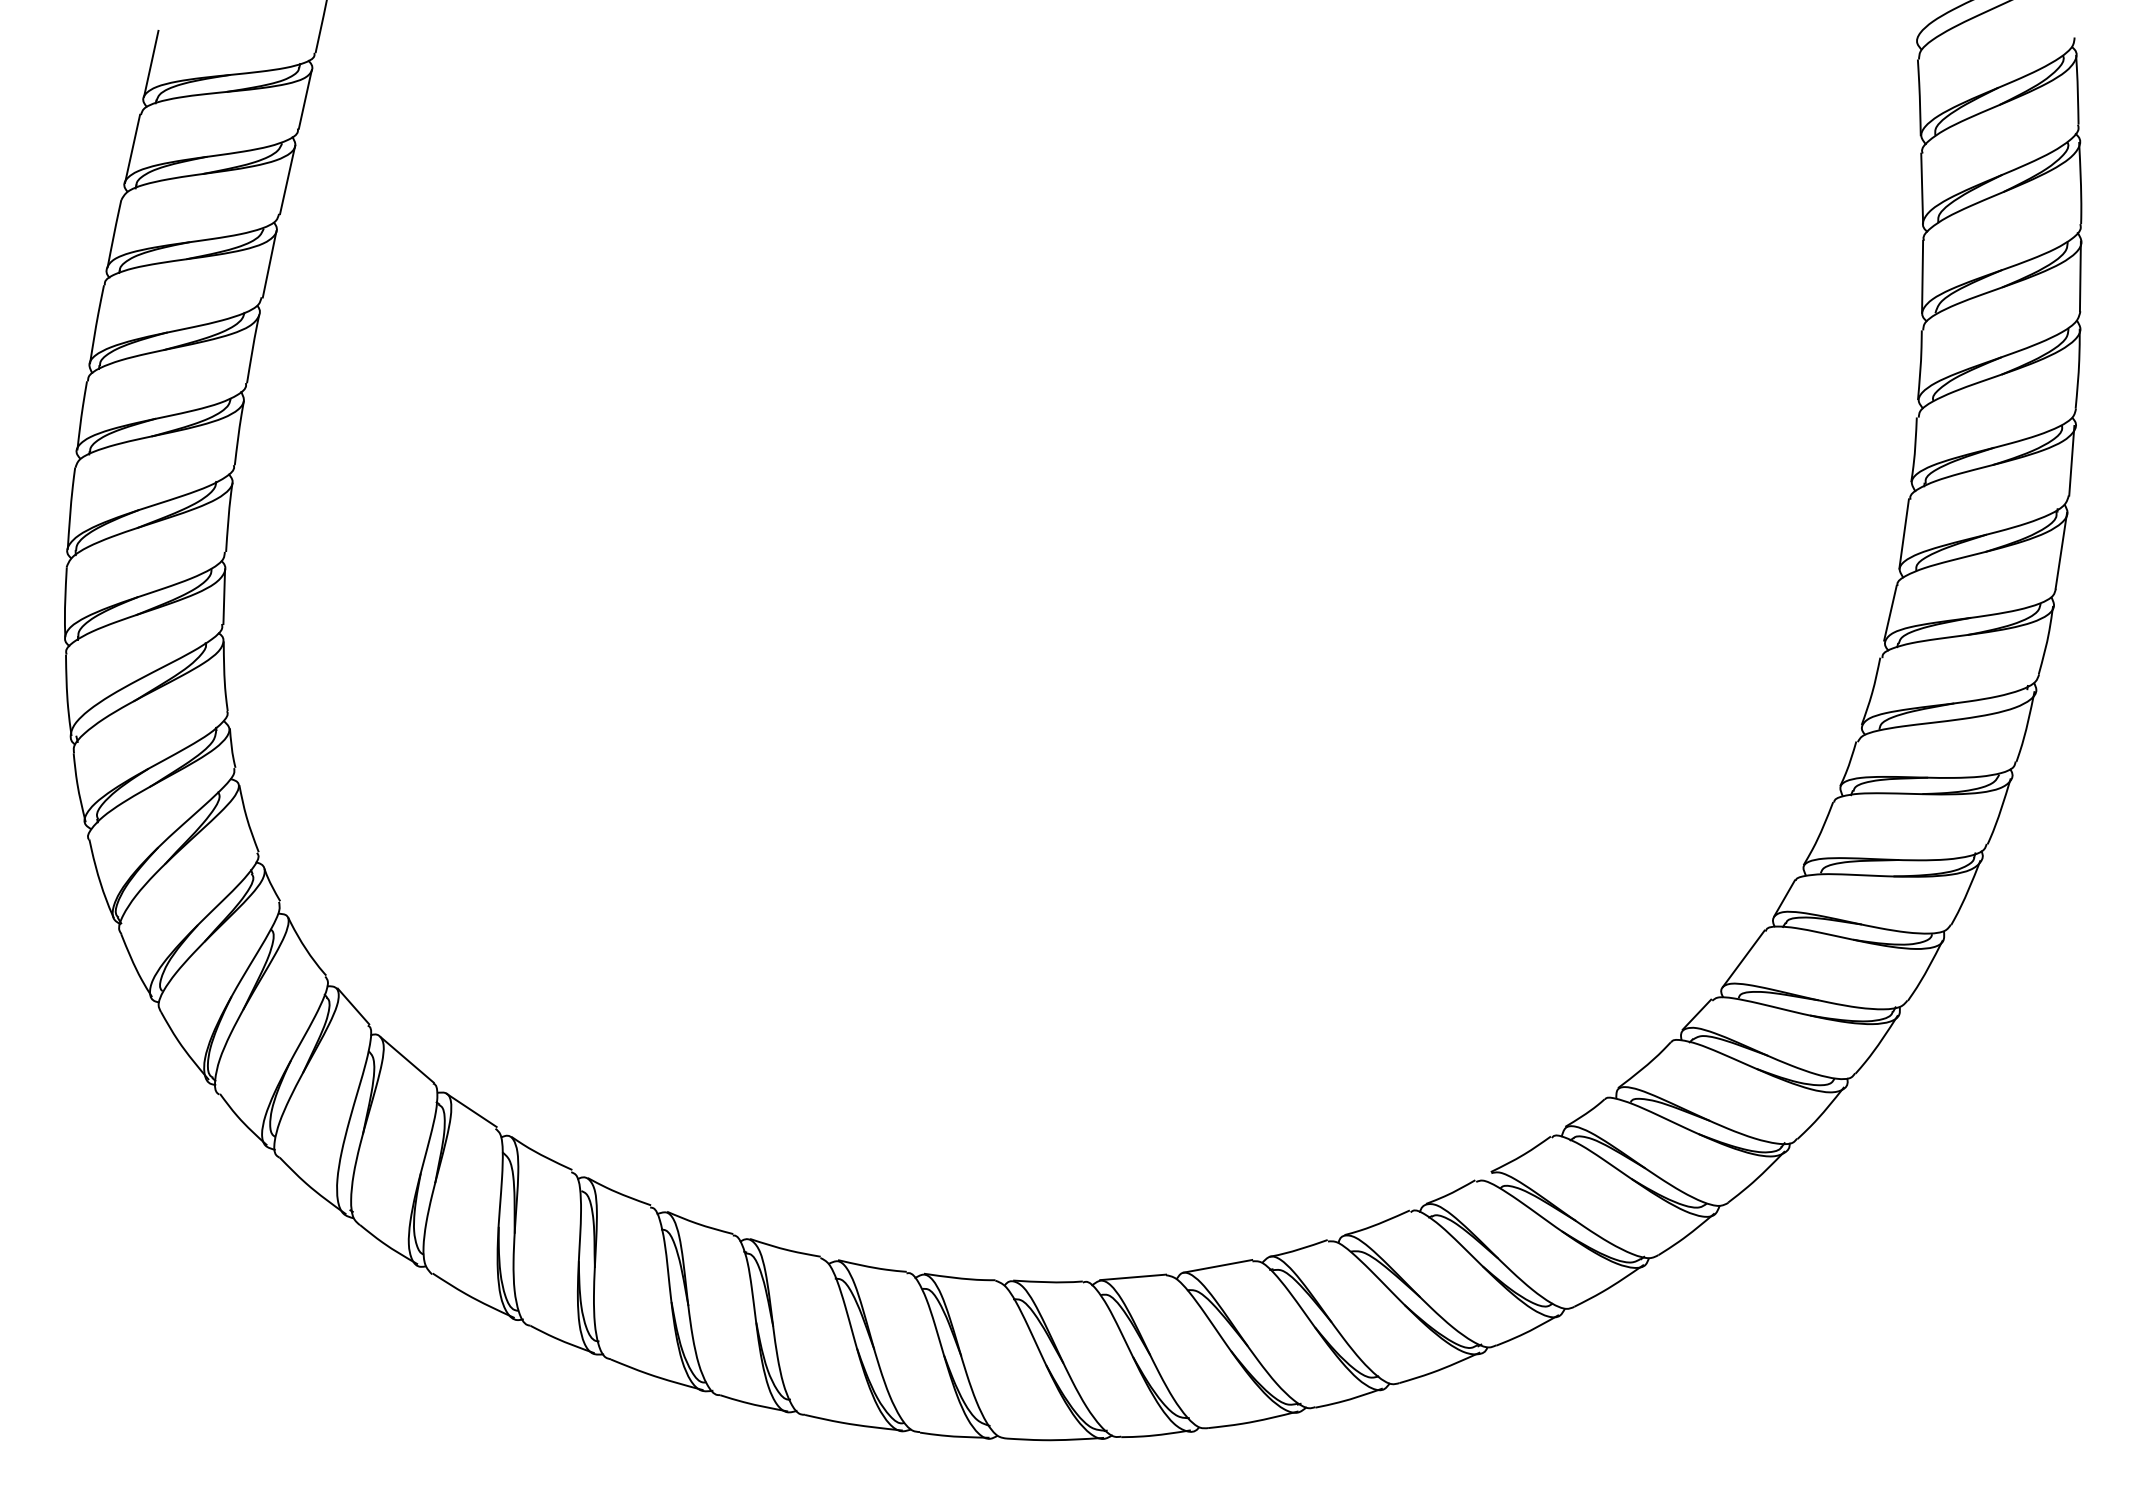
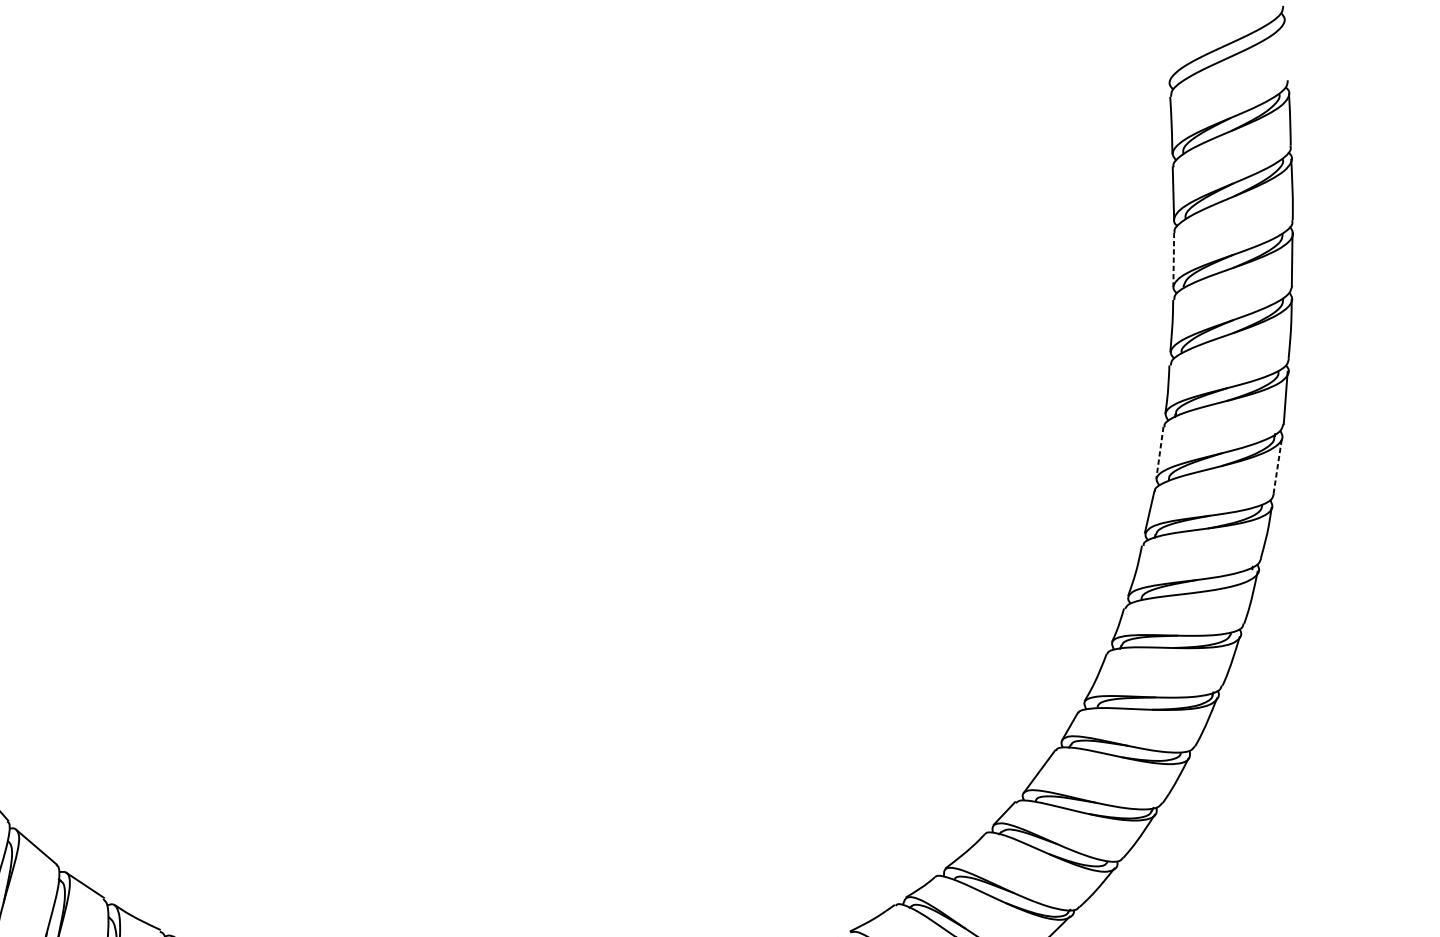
line: (1922, 277) -> (1173, 260), solid -> dashed
line: (1904, 533) -> (1160, 452), solid -> dashed
line: (2061, 550) -> (1277, 465), solid -> dashed

